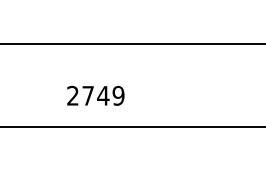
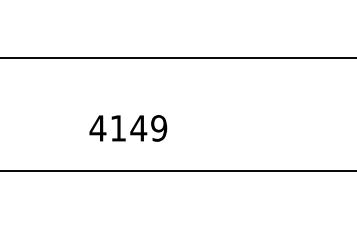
text: (79, 95) -> (106, 127), 2749 -> 4149

